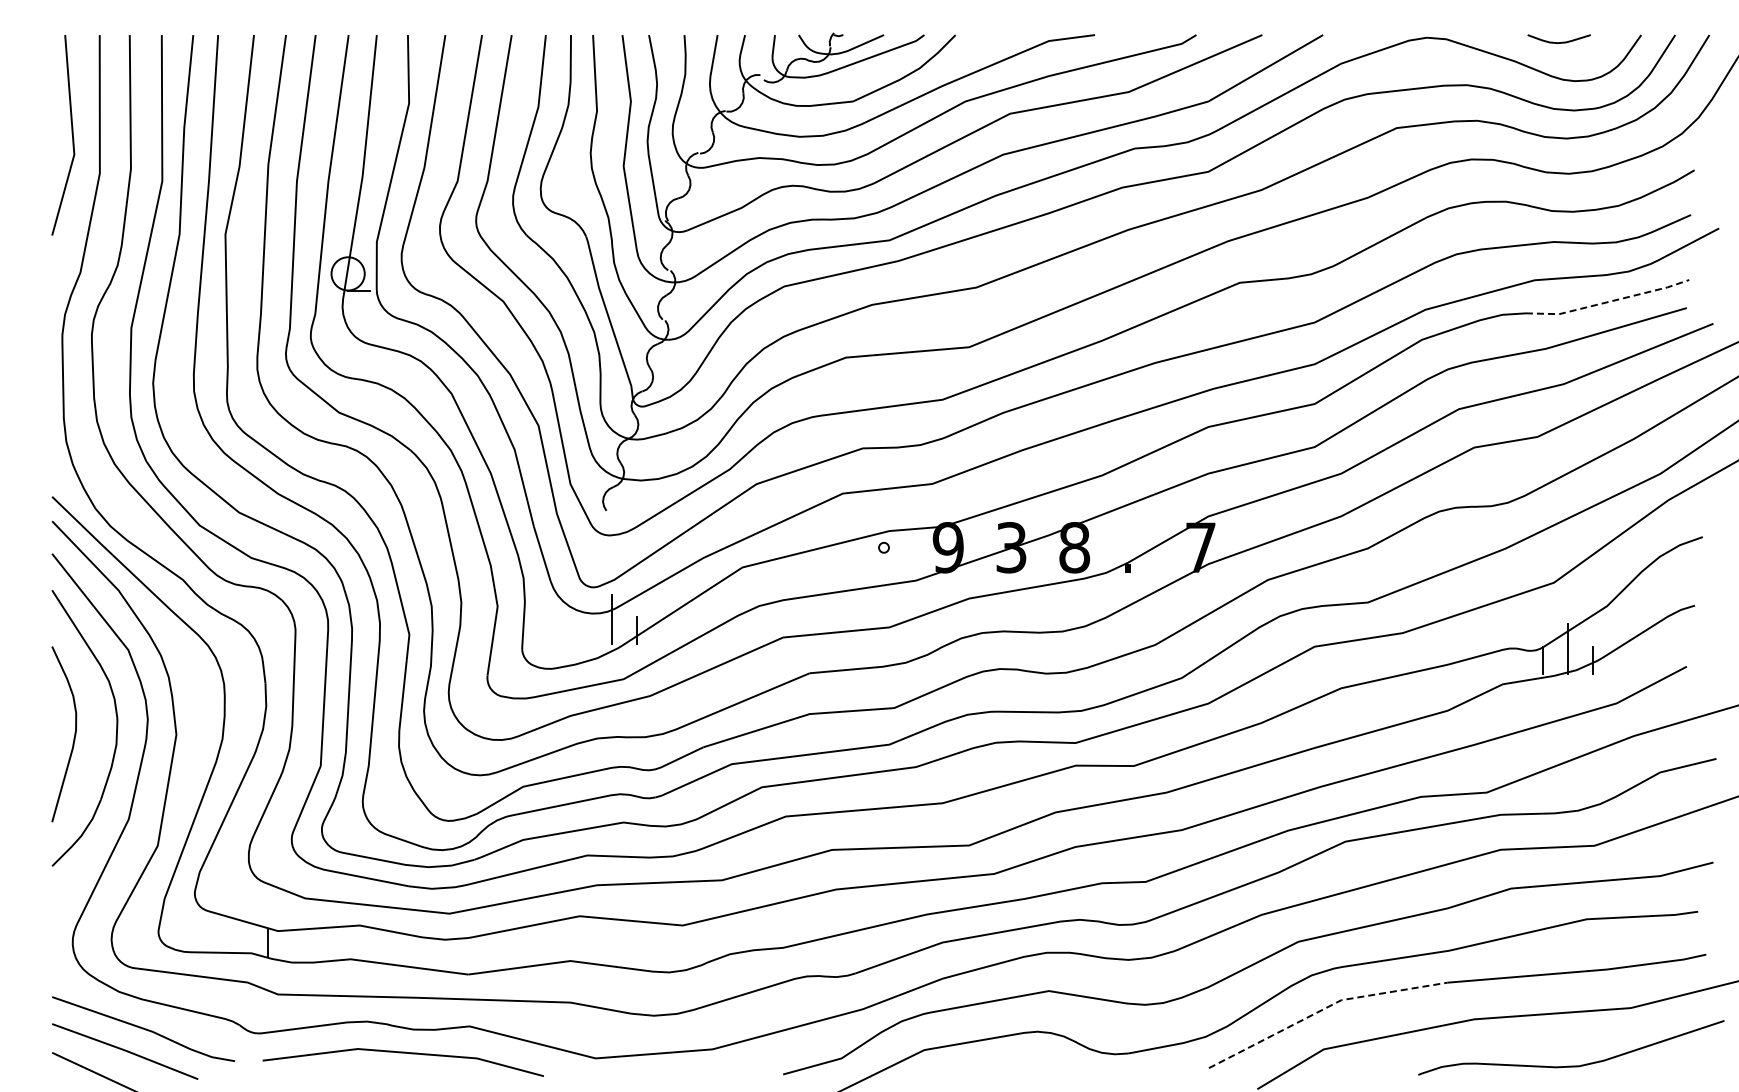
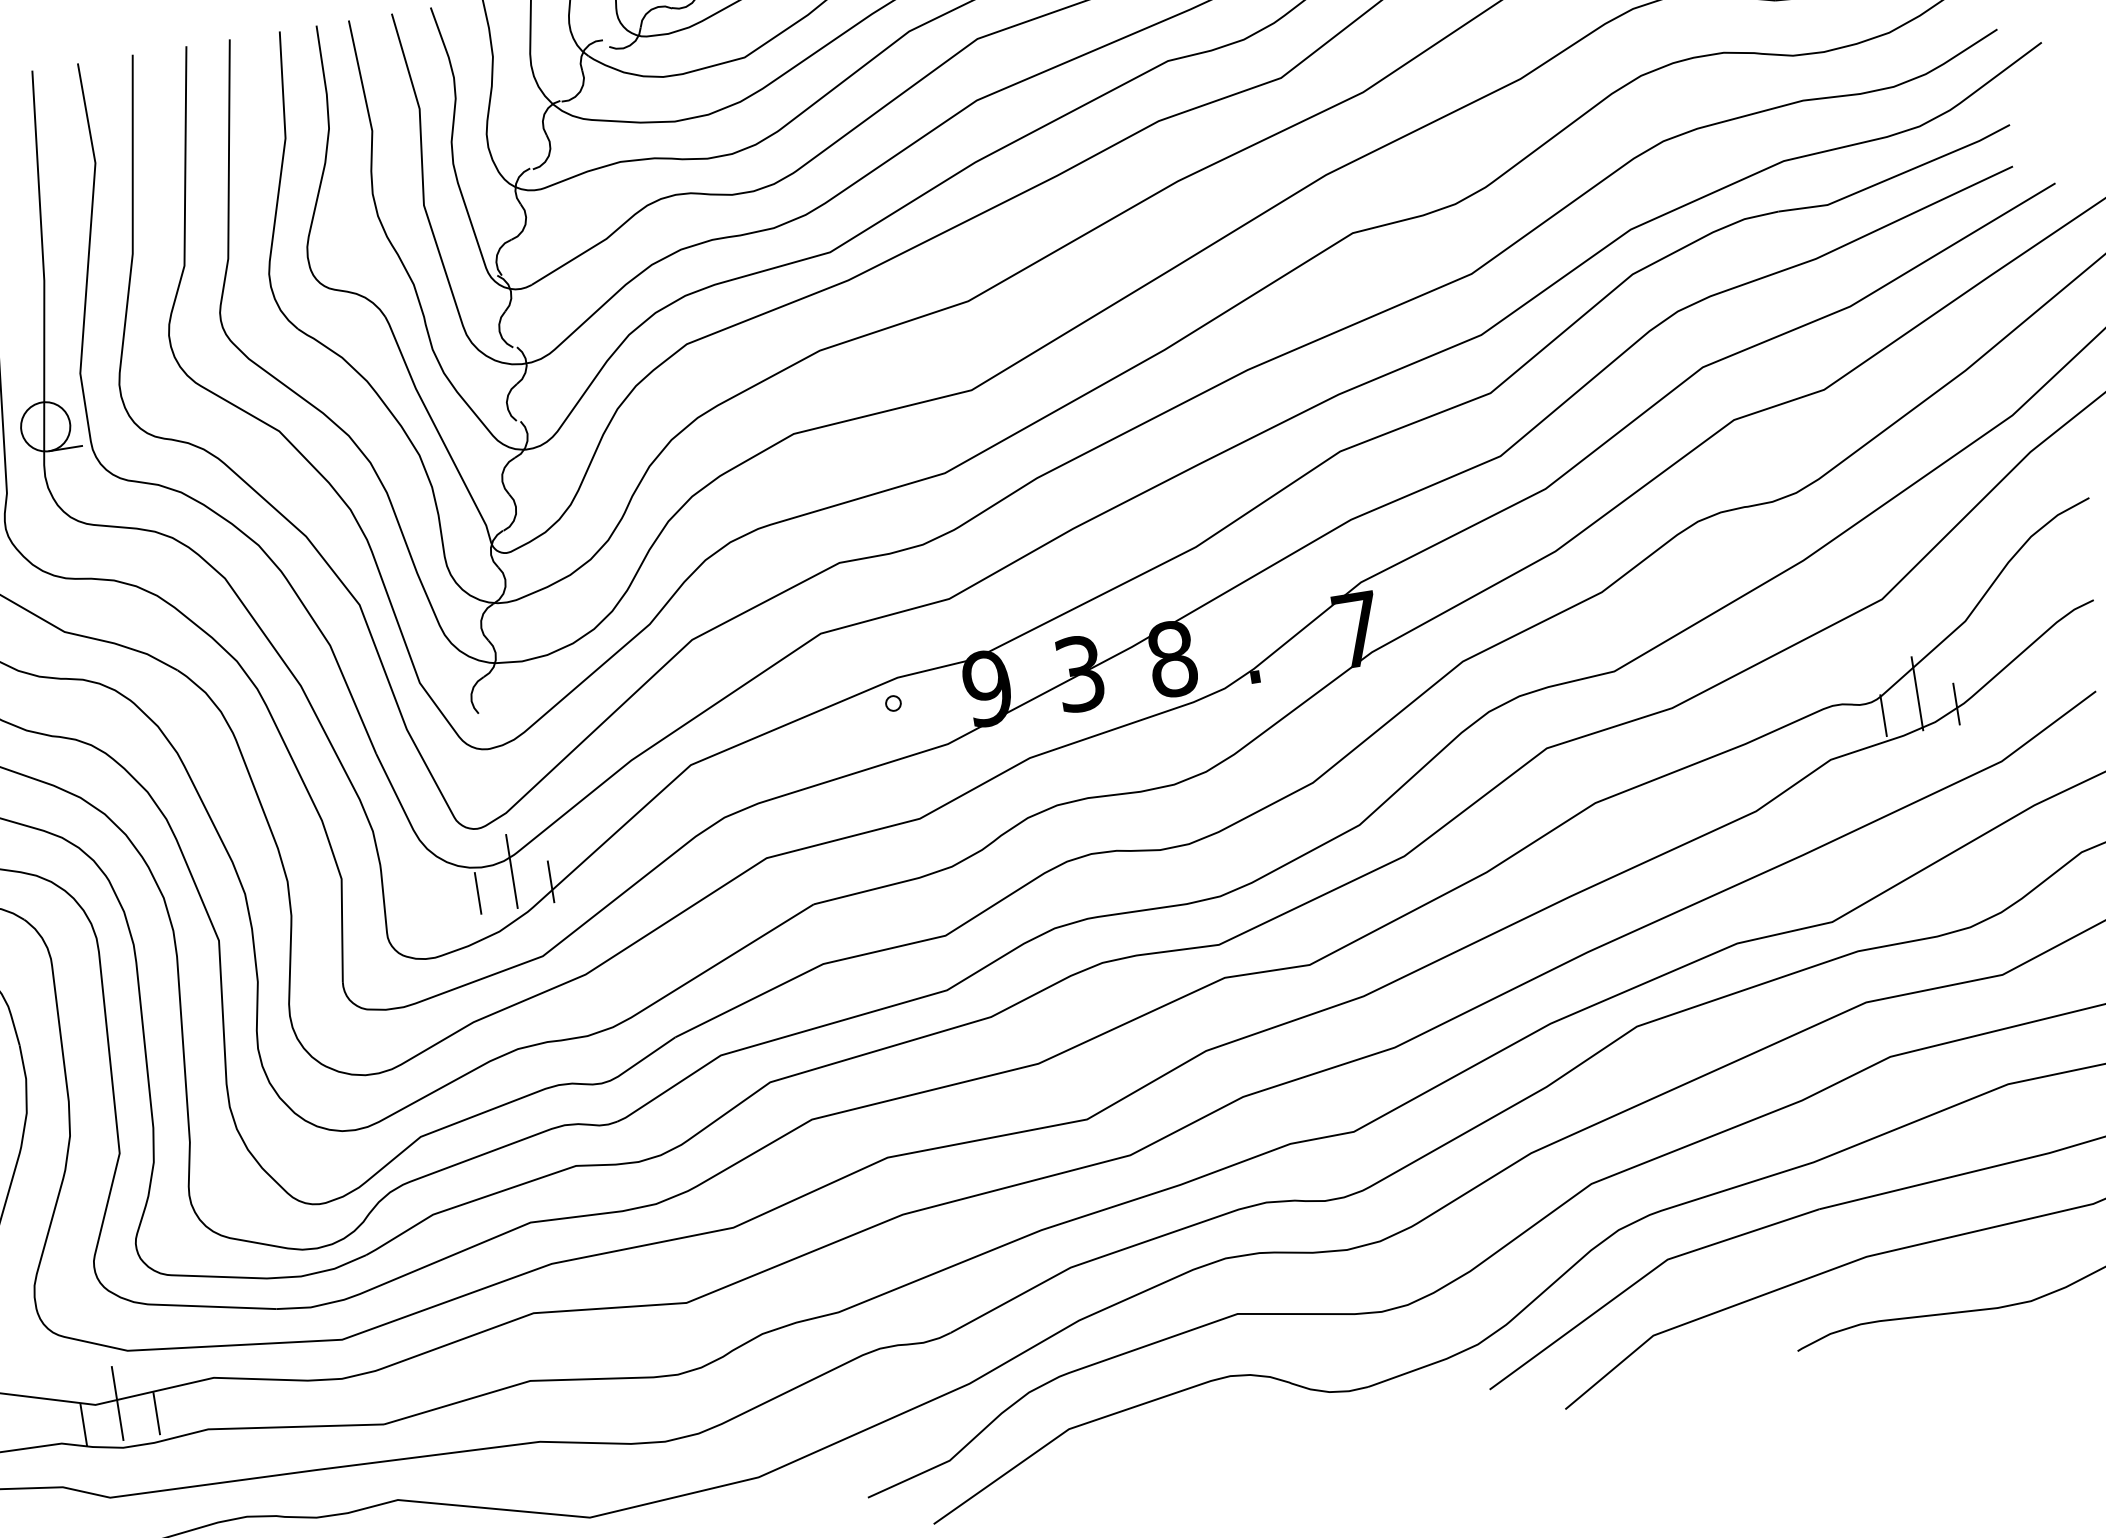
line: (1608, 302) -> (1896, 176), dashed -> solid
line: (587, 630) -> (478, 893), added
line: (292, 932) -> (116, 1403), added
line: (317, 943) -> (156, 1413), added
line: (1323, 1009) -> (1643, 1277), dashed -> solid

